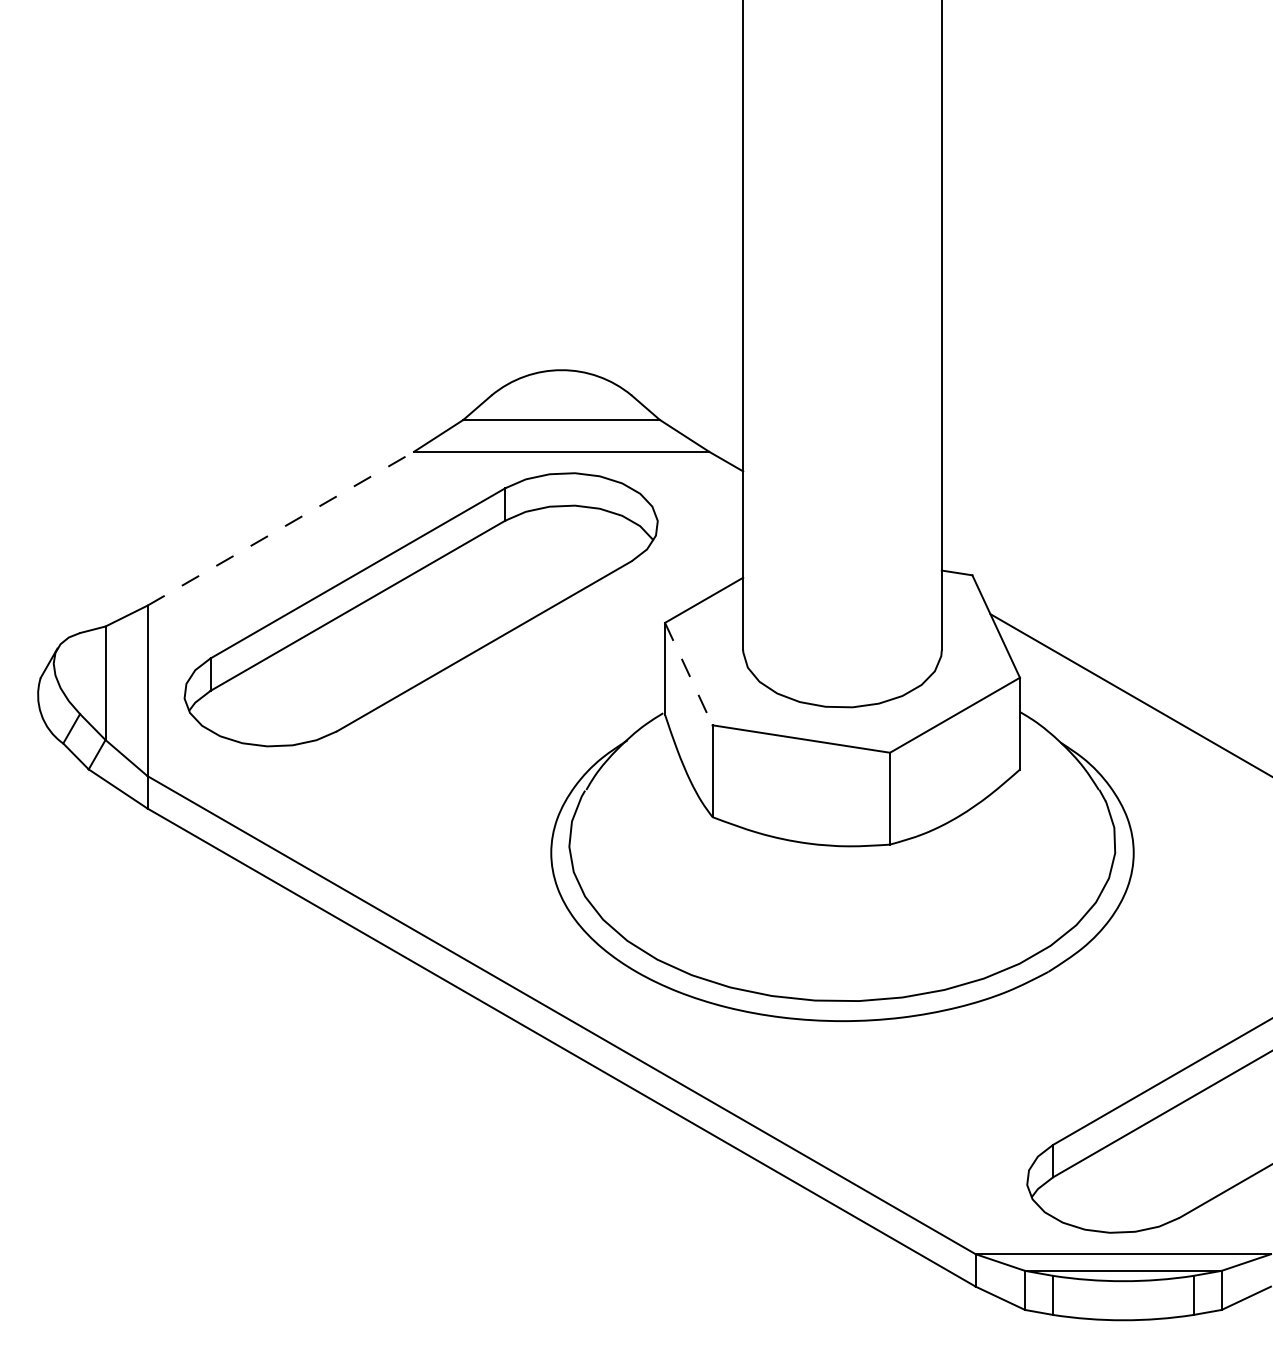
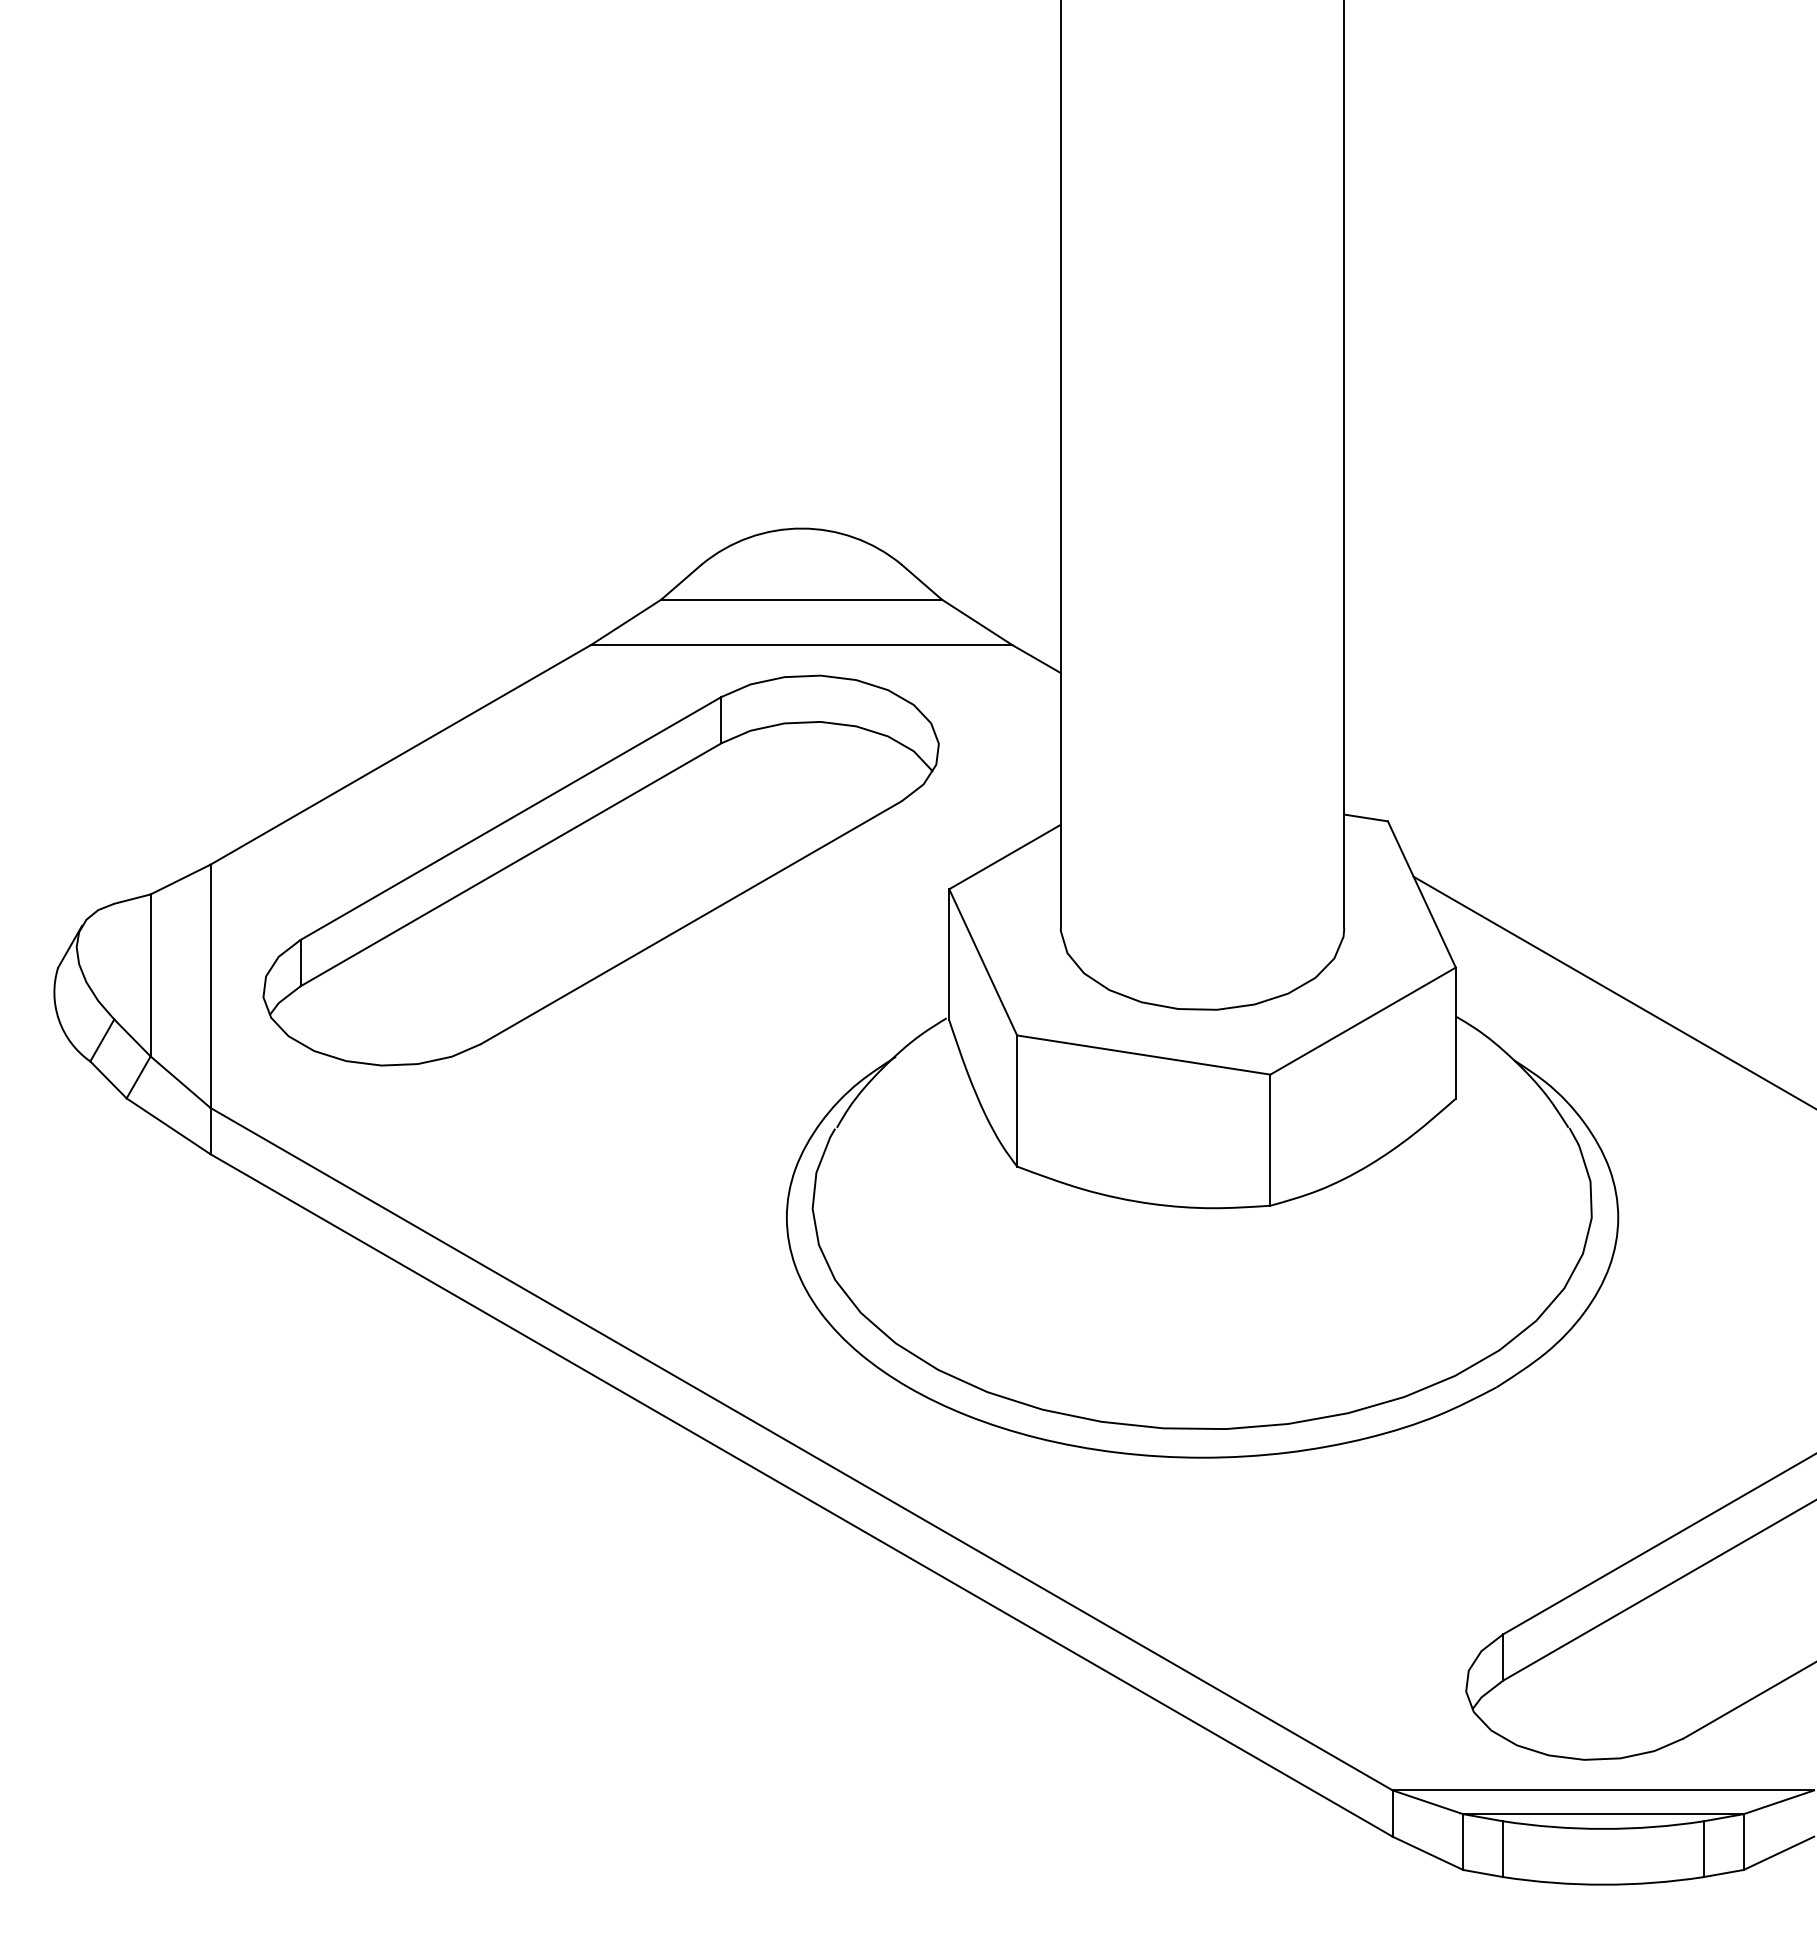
line: (280, 528) -> (400, 754), dashed -> solid
line: (689, 674) -> (983, 962), dashed -> solid

